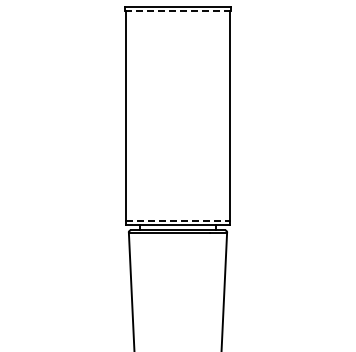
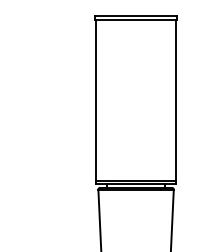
line: (177, 11) -> (135, 20), dashed -> solid
line: (178, 220) -> (136, 180), dashed -> solid

